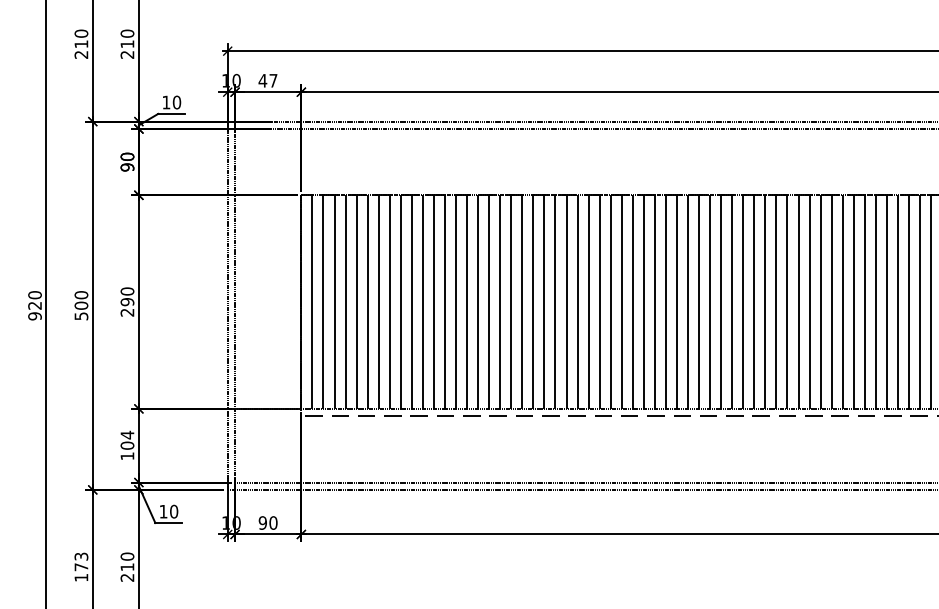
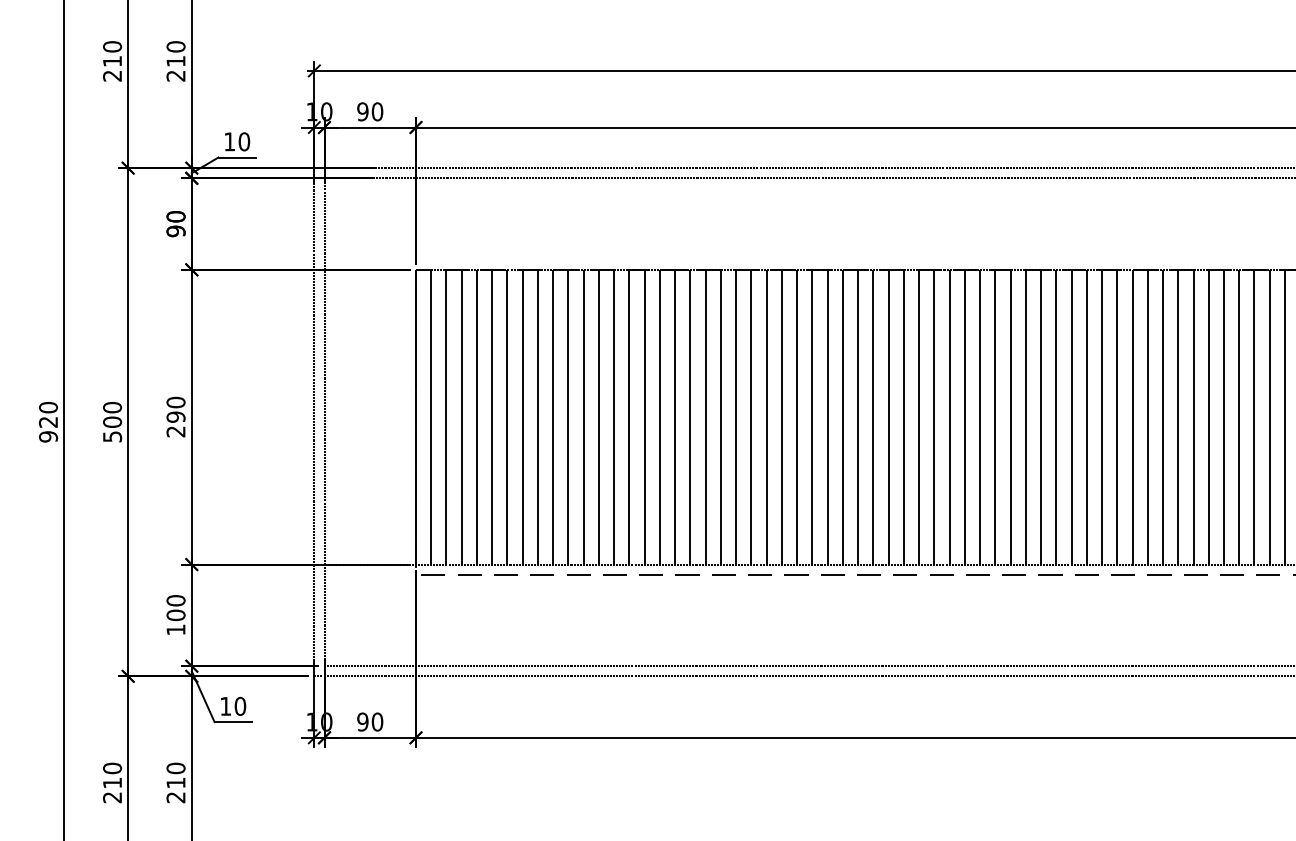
text: (267, 80) -> (369, 111), 47 -> 90
text: (127, 434) -> (175, 600), 104 -> 100
text: (81, 566) -> (112, 782), 173 -> 210

